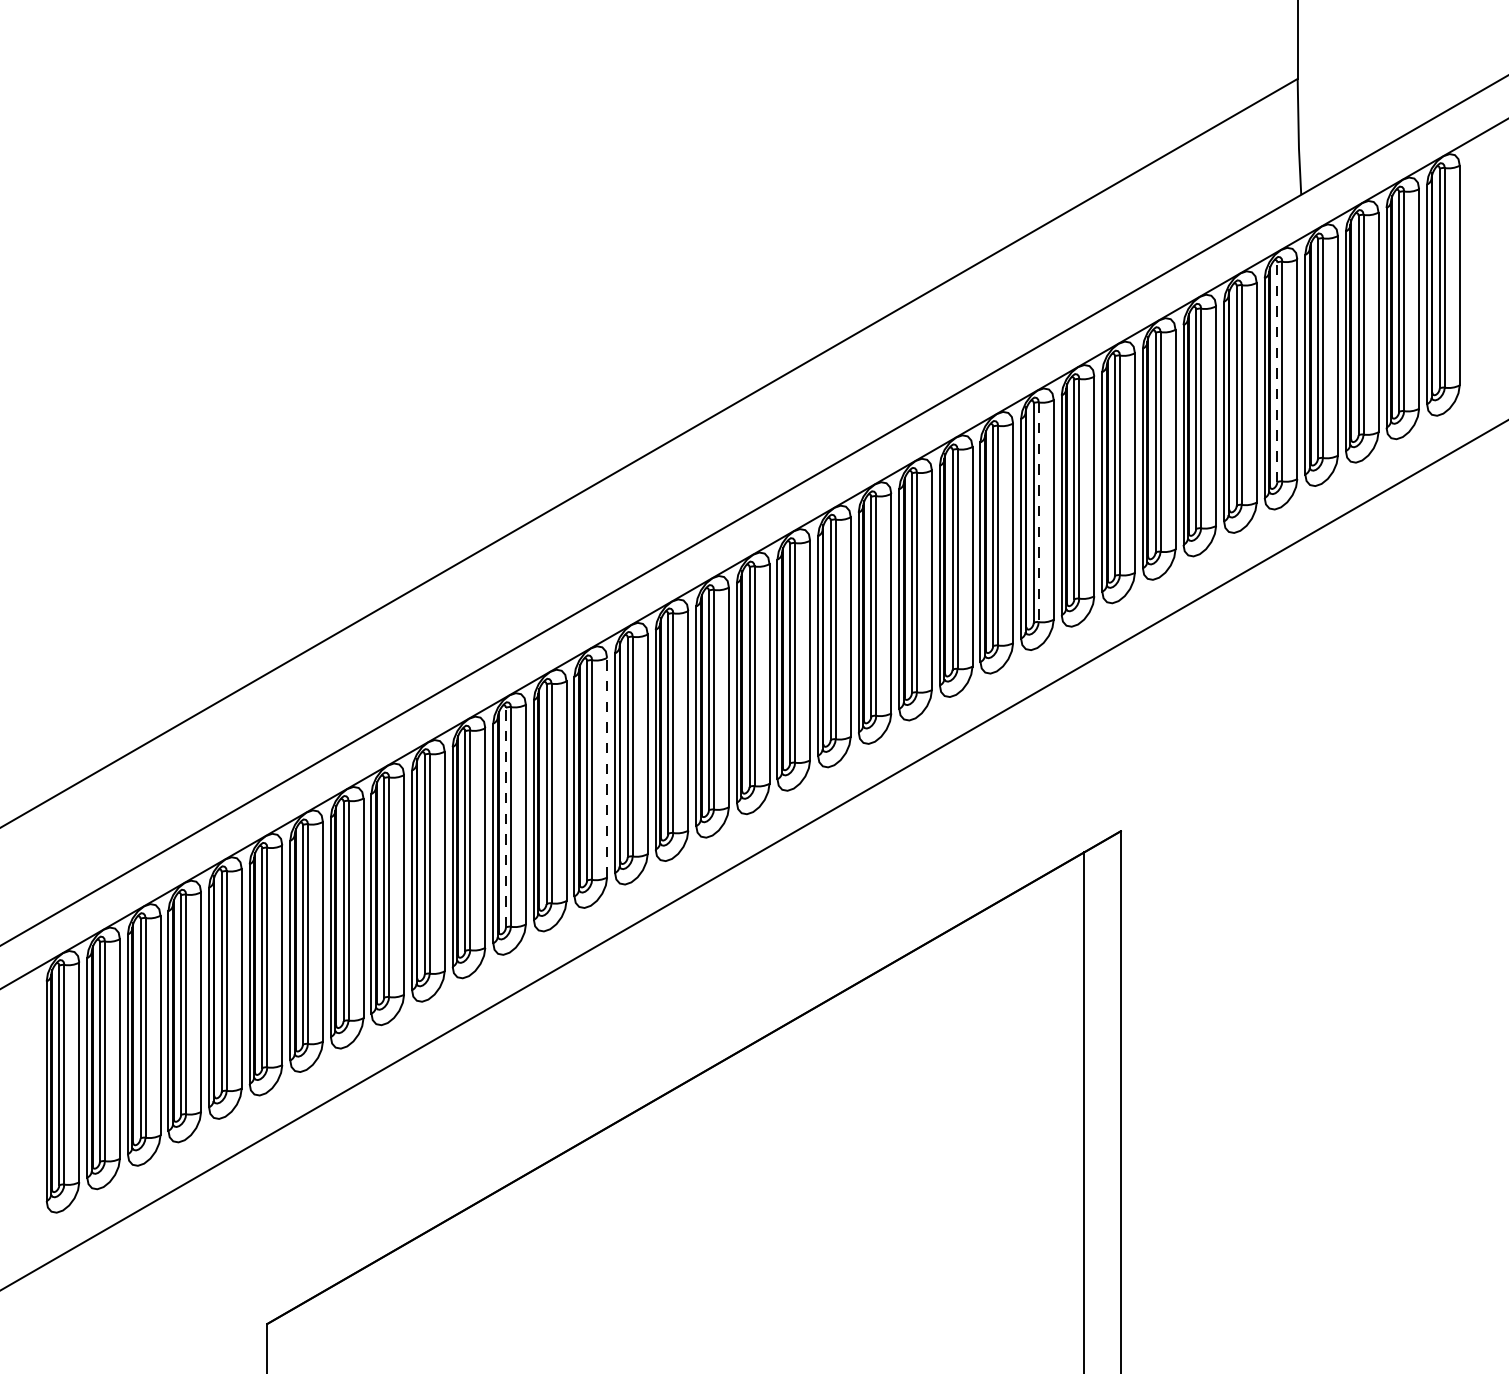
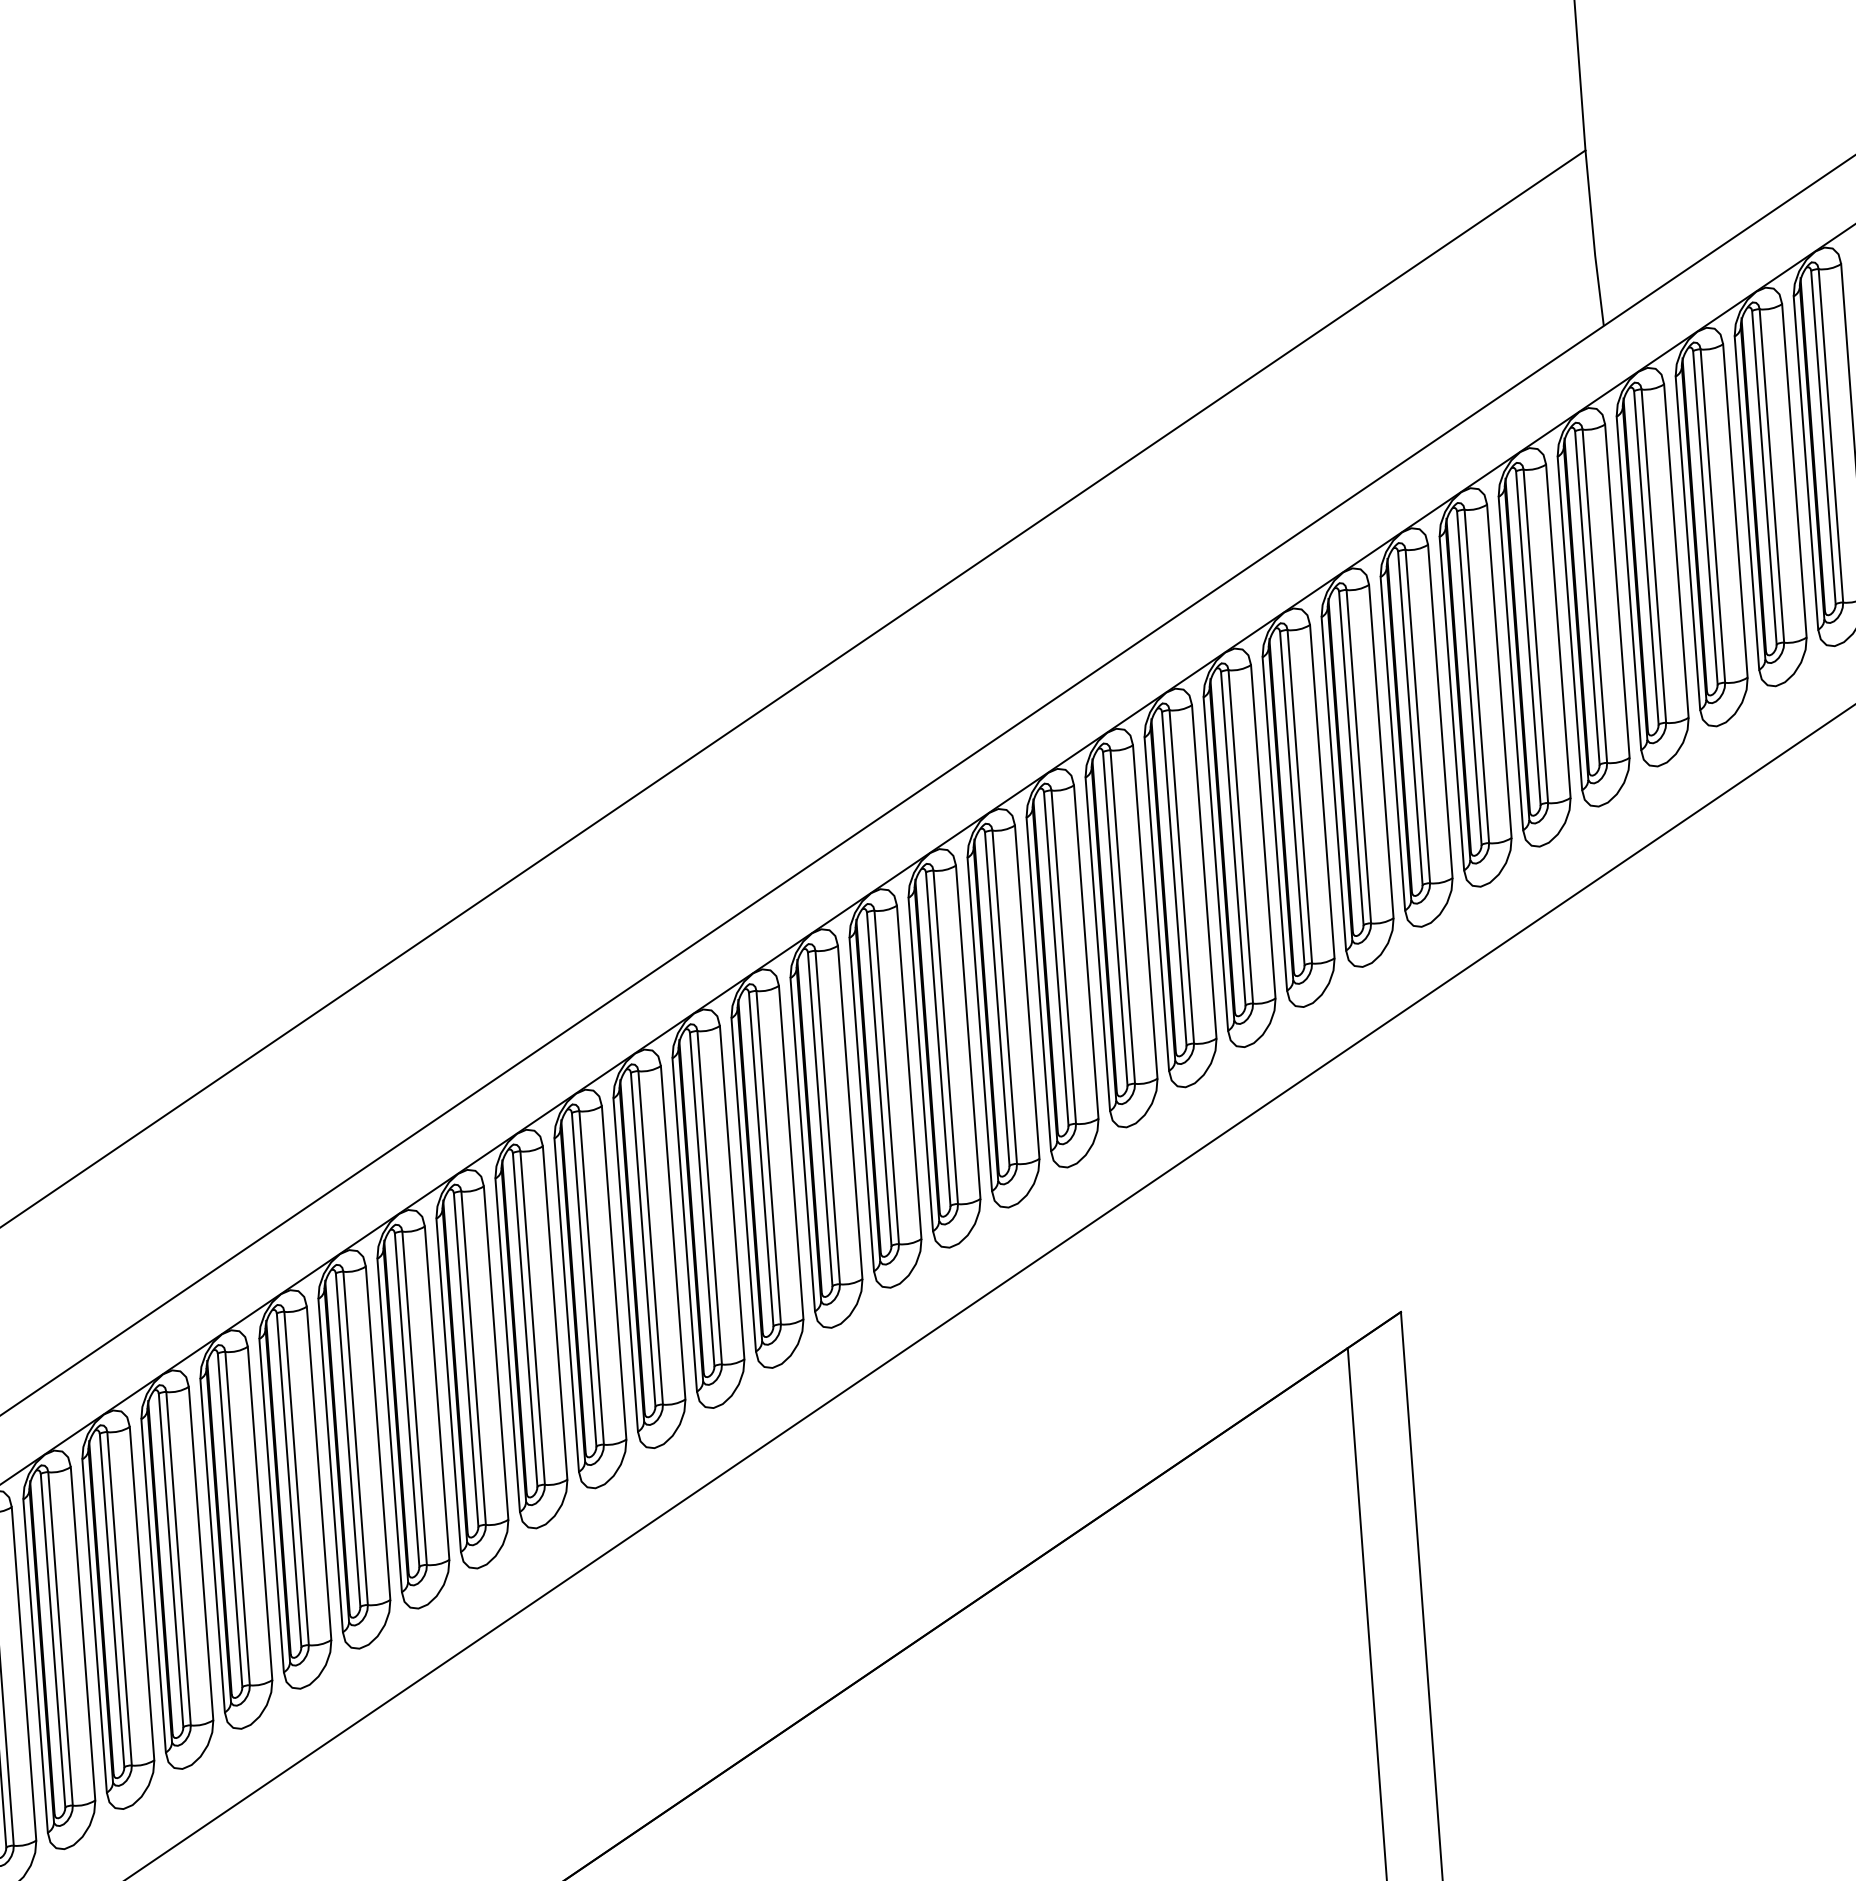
line: (1277, 372) -> (1587, 598), dashed -> solid
line: (1038, 512) -> (1240, 837), dashed -> solid
line: (607, 767) -> (614, 1272), dashed -> solid
line: (505, 817) -> (465, 1359), dashed -> solid

